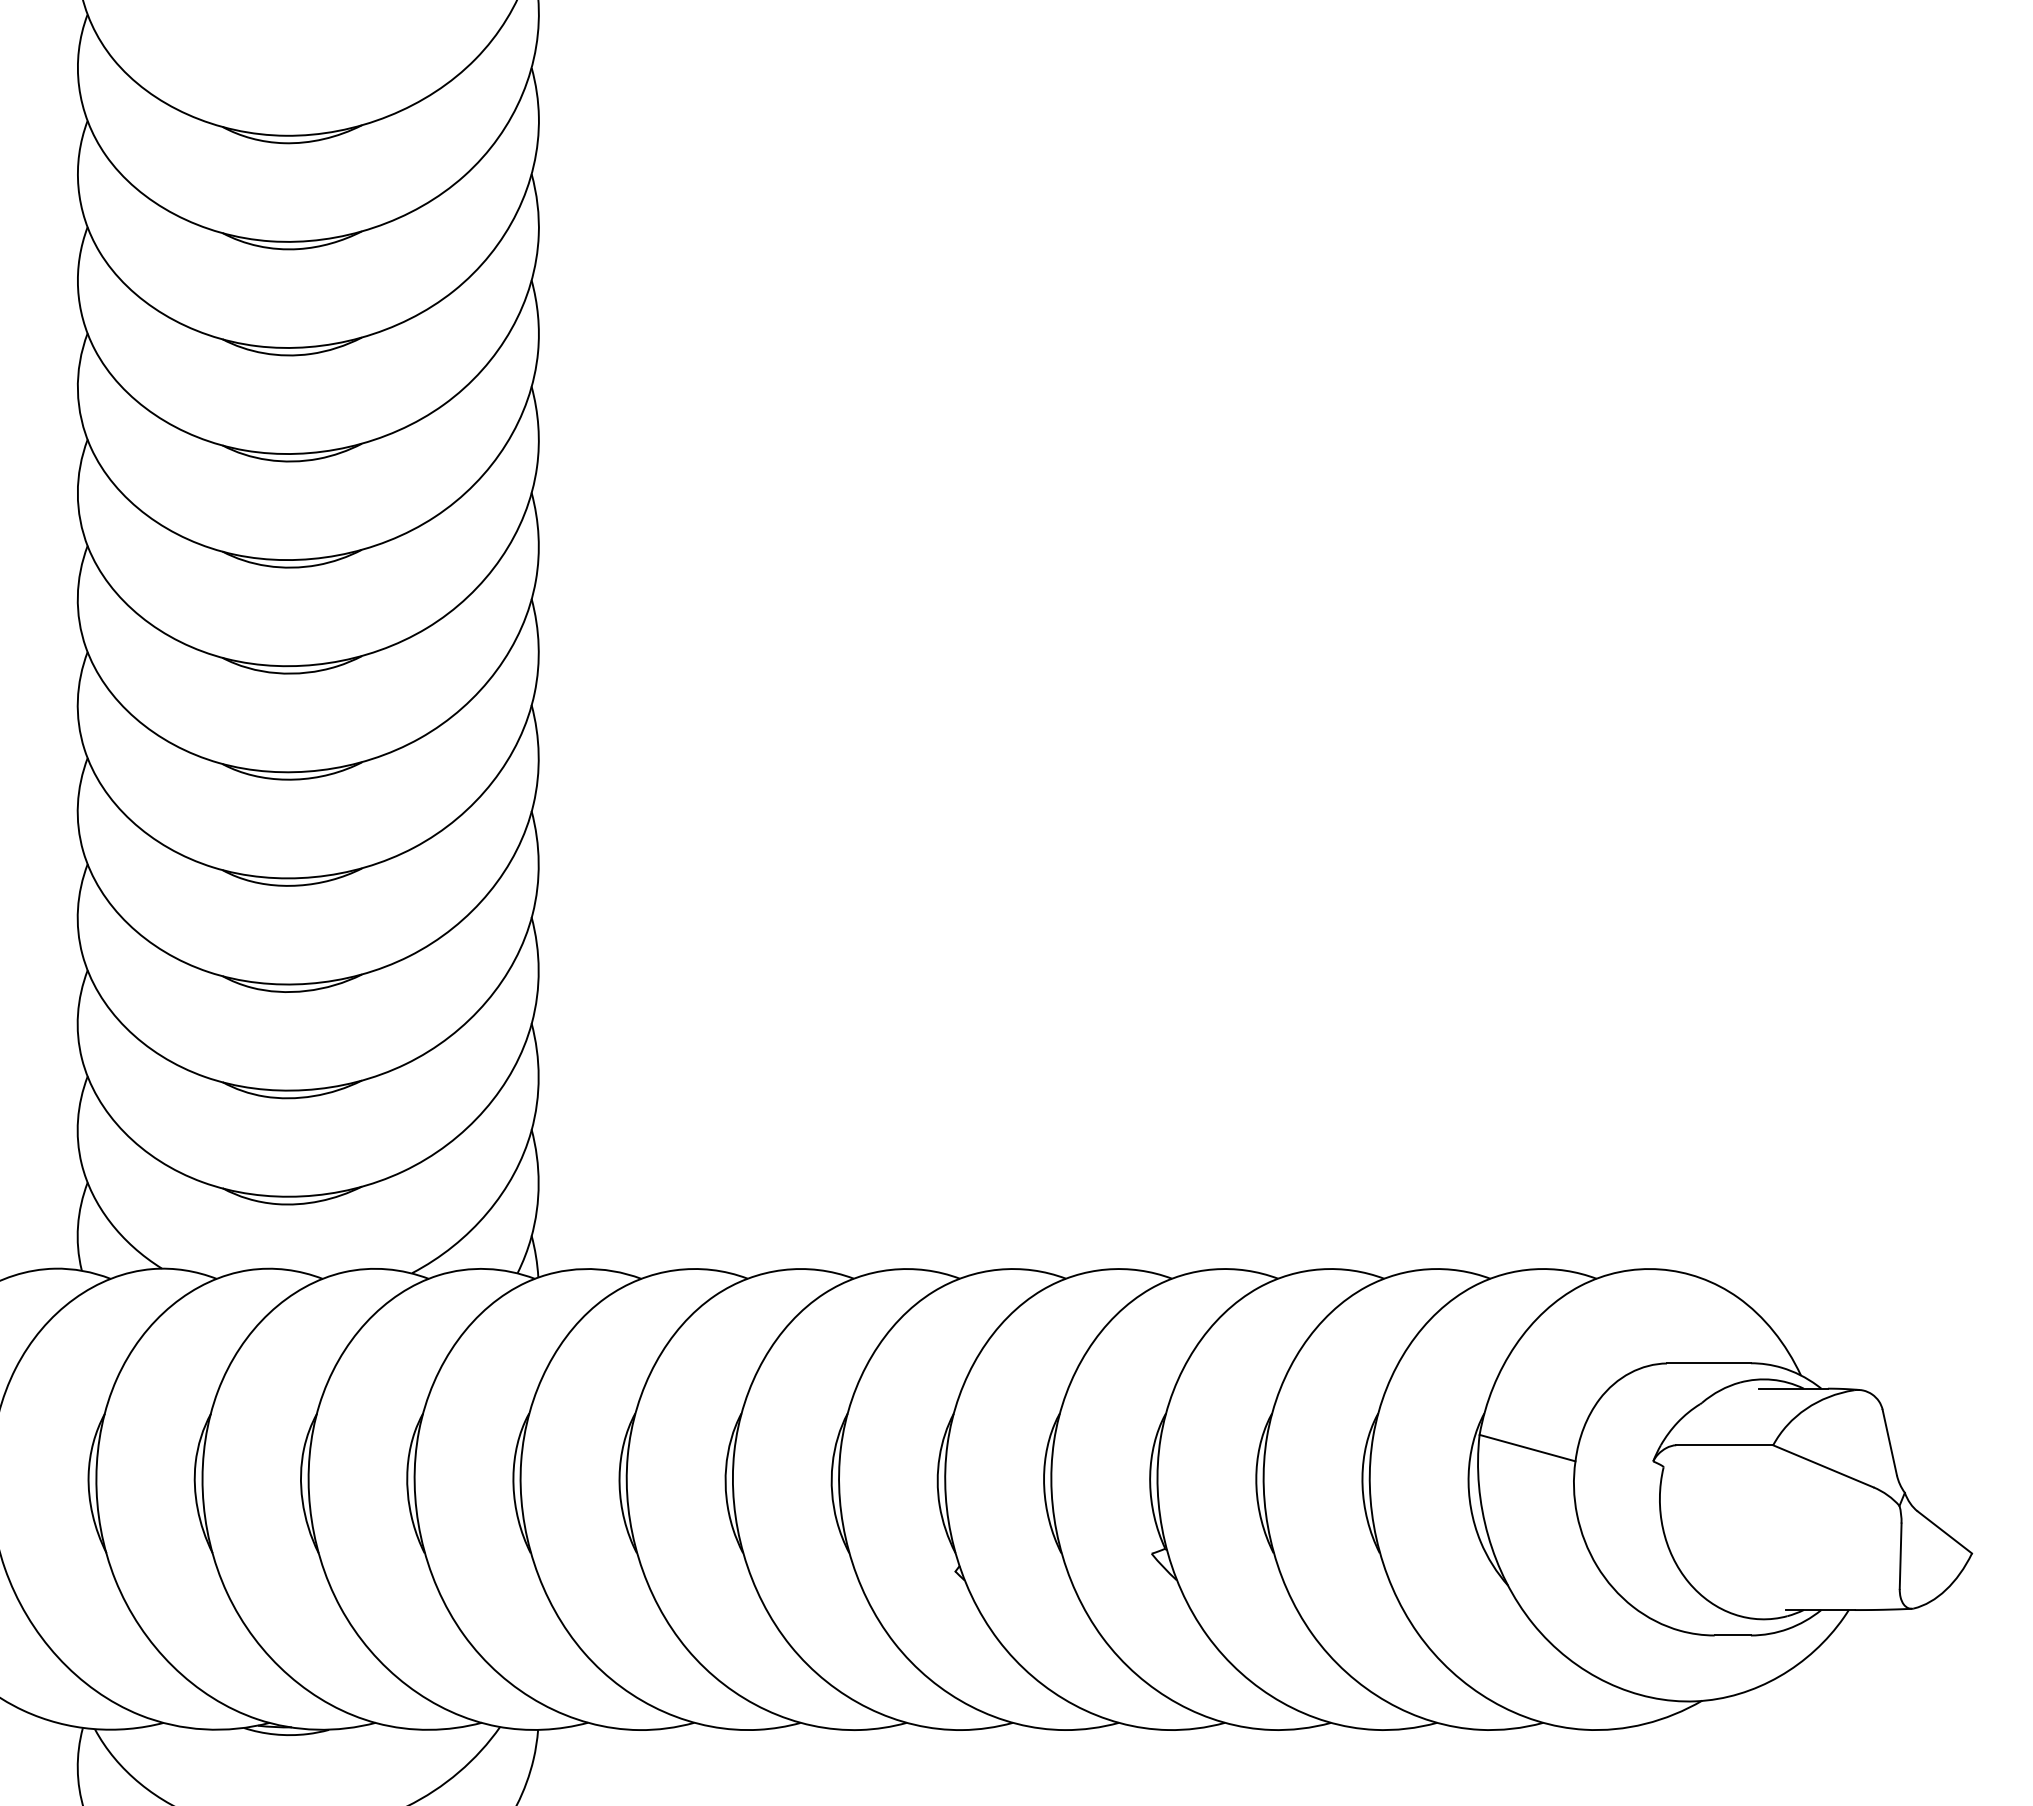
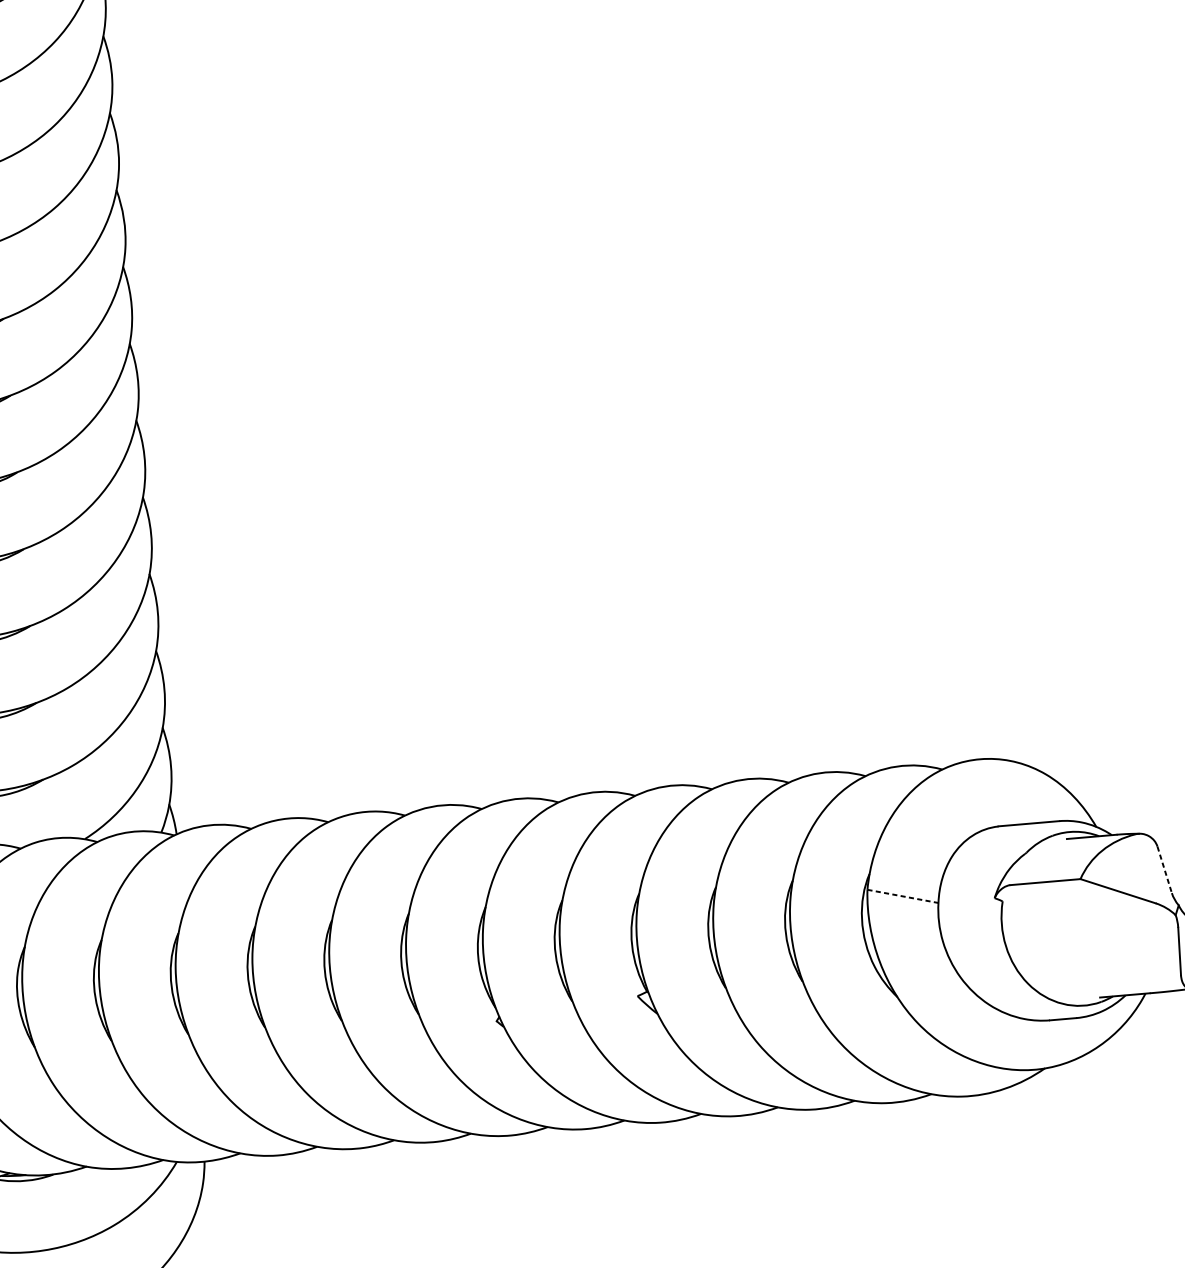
line: (1889, 1442) -> (1164, 869), solid -> dashed
line: (1527, 1448) -> (902, 896), solid -> dashed

